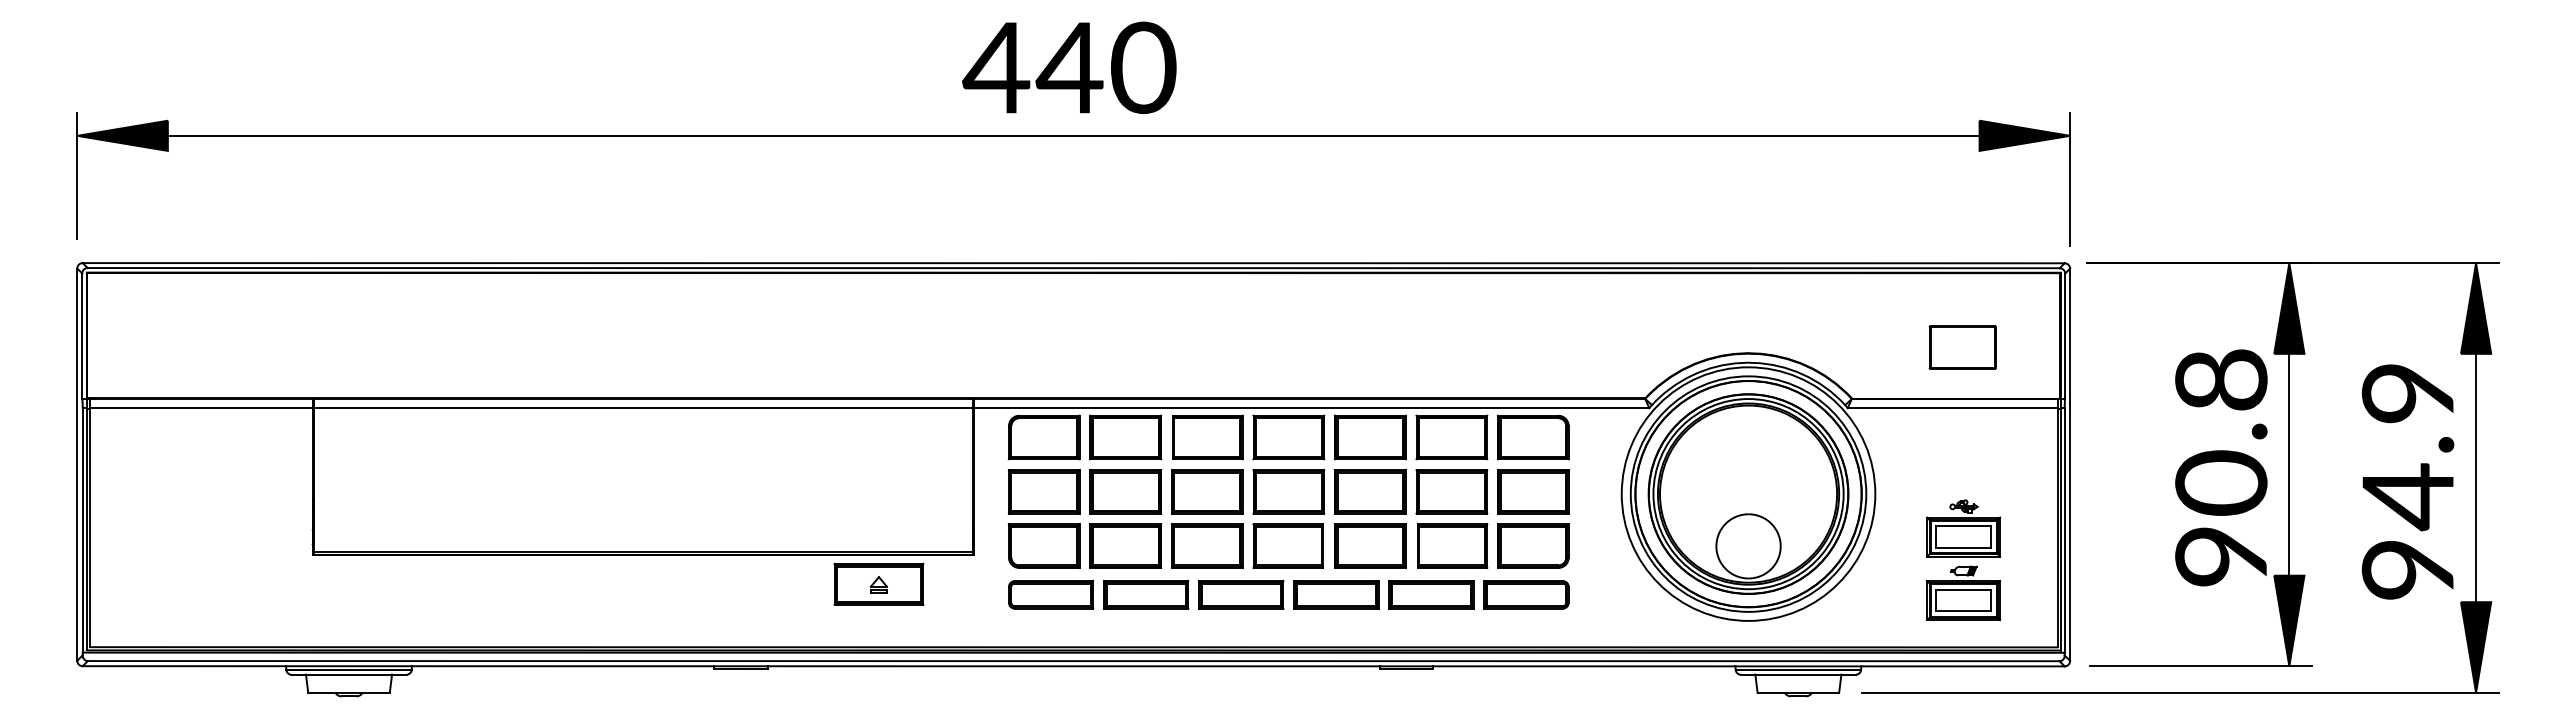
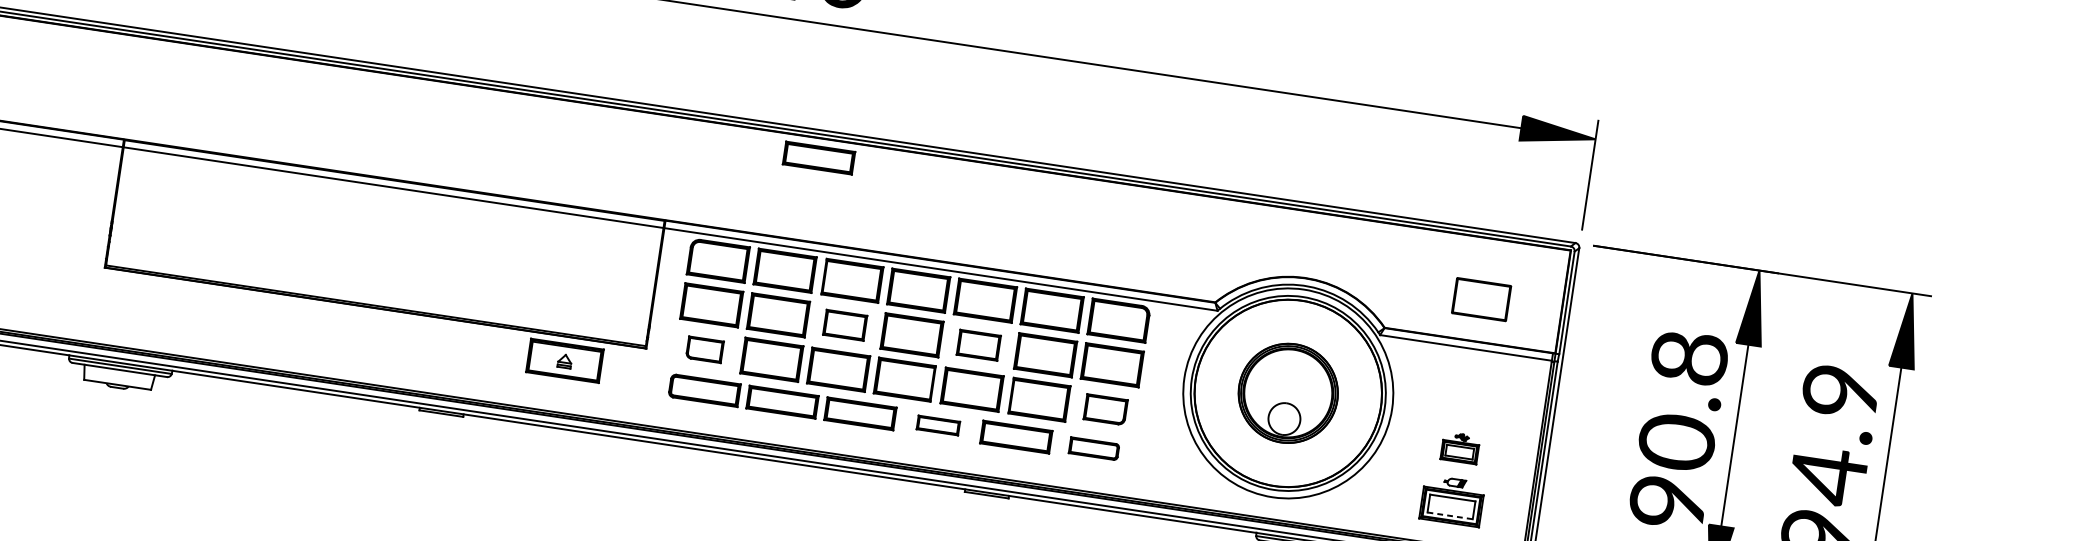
part: (1146, 296) -> (819, 157), added
part: (1206, 491) -> (844, 324), size x0.7
part: (1370, 491) -> (978, 345), size x0.7
part: (1748, 493) -> (1288, 392), size x0.6
part: (1963, 528) -> (1460, 447), size x0.6
part: (1043, 545) -> (704, 349), size x0.6
part: (1533, 545) -> (1105, 409), size x0.7
part: (1336, 594) -> (938, 425), size x0.6
part: (1526, 594) -> (1094, 448), size x0.7
line: (1963, 611) -> (1450, 515), solid -> dashed

